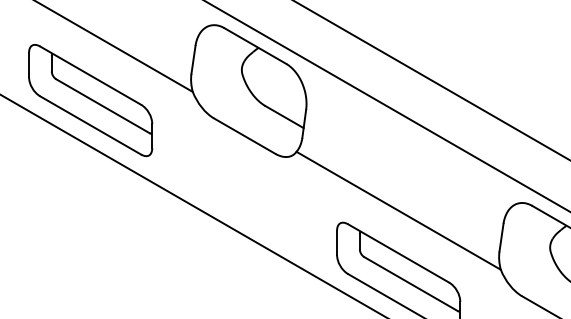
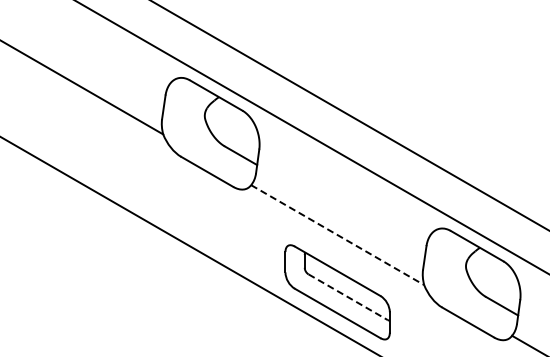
part: (90, 100) -> (76, 141), removed
line: (398, 211) -> (337, 235), solid -> dashed
line: (411, 284) -> (348, 297), solid -> dashed

